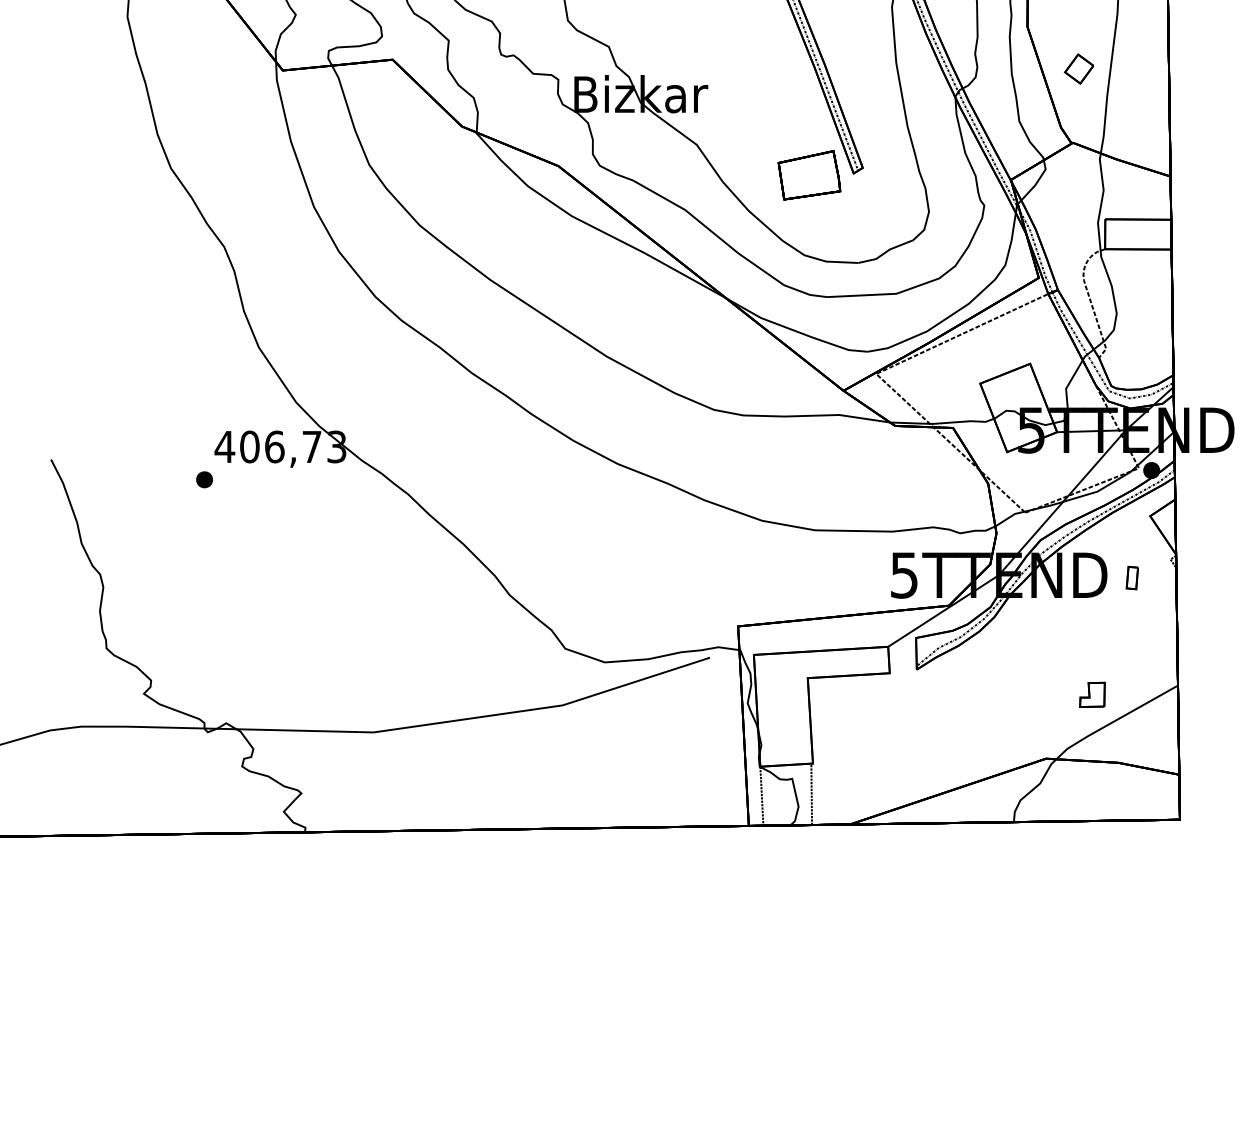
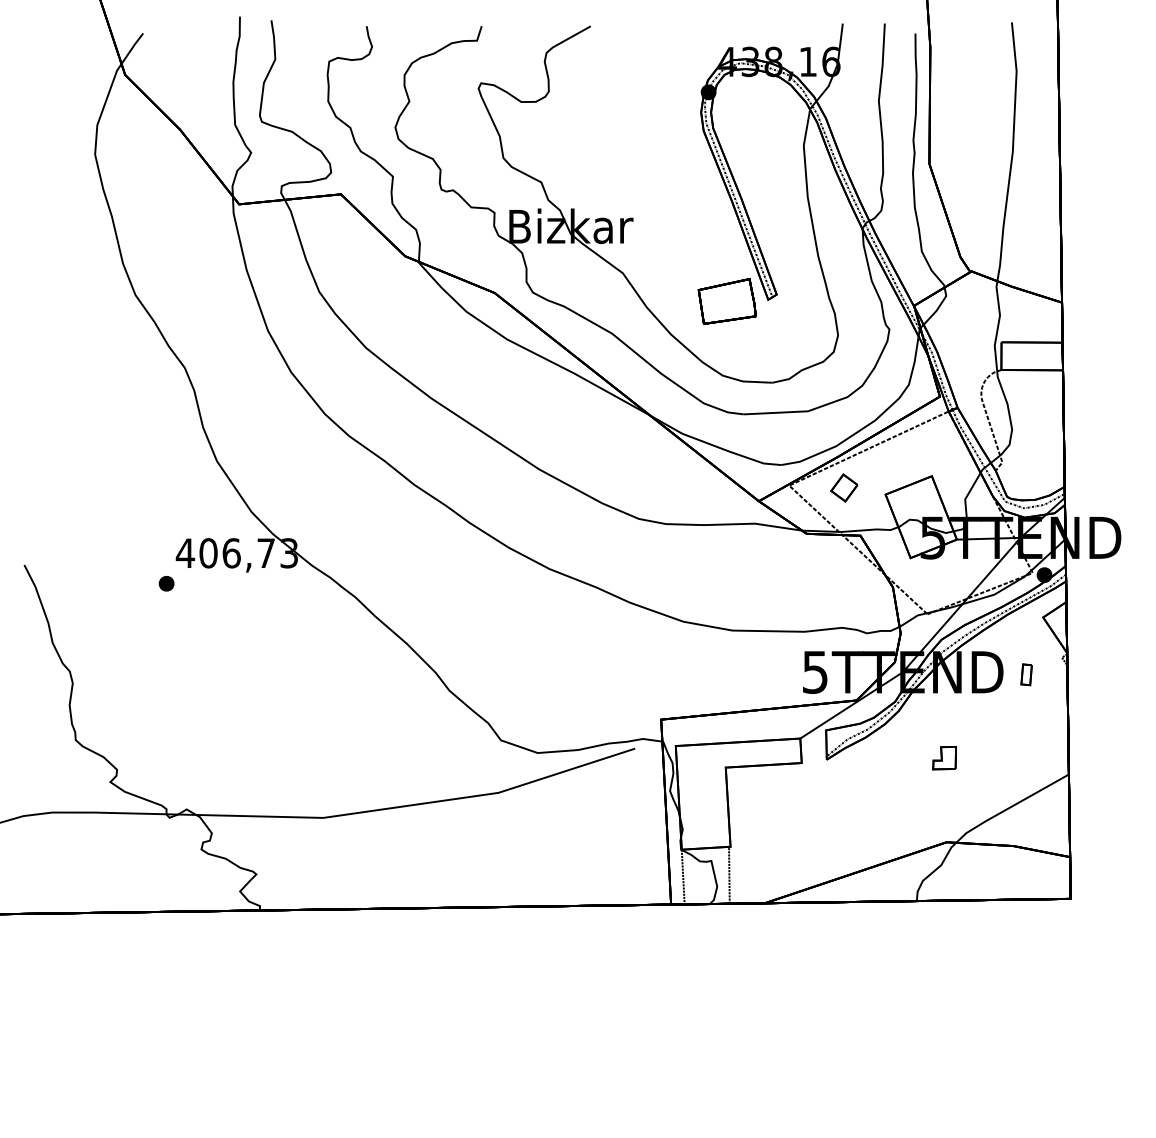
part: (1079, 68) -> (844, 487), moved
part: (1092, 695) -> (944, 758), moved

